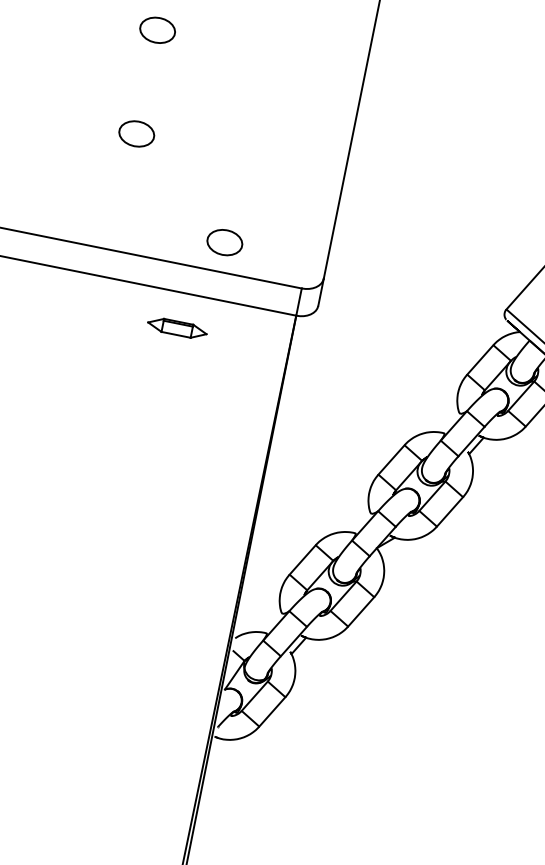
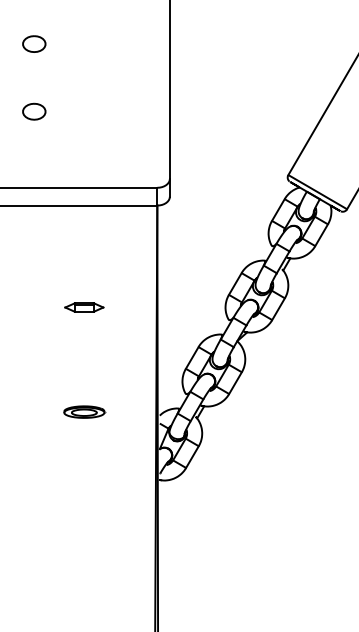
part: (225, 242) -> (103, 168), removed
part: (177, 328) -> (84, 307), moved
part: (121, 608) -> (84, 411), added

